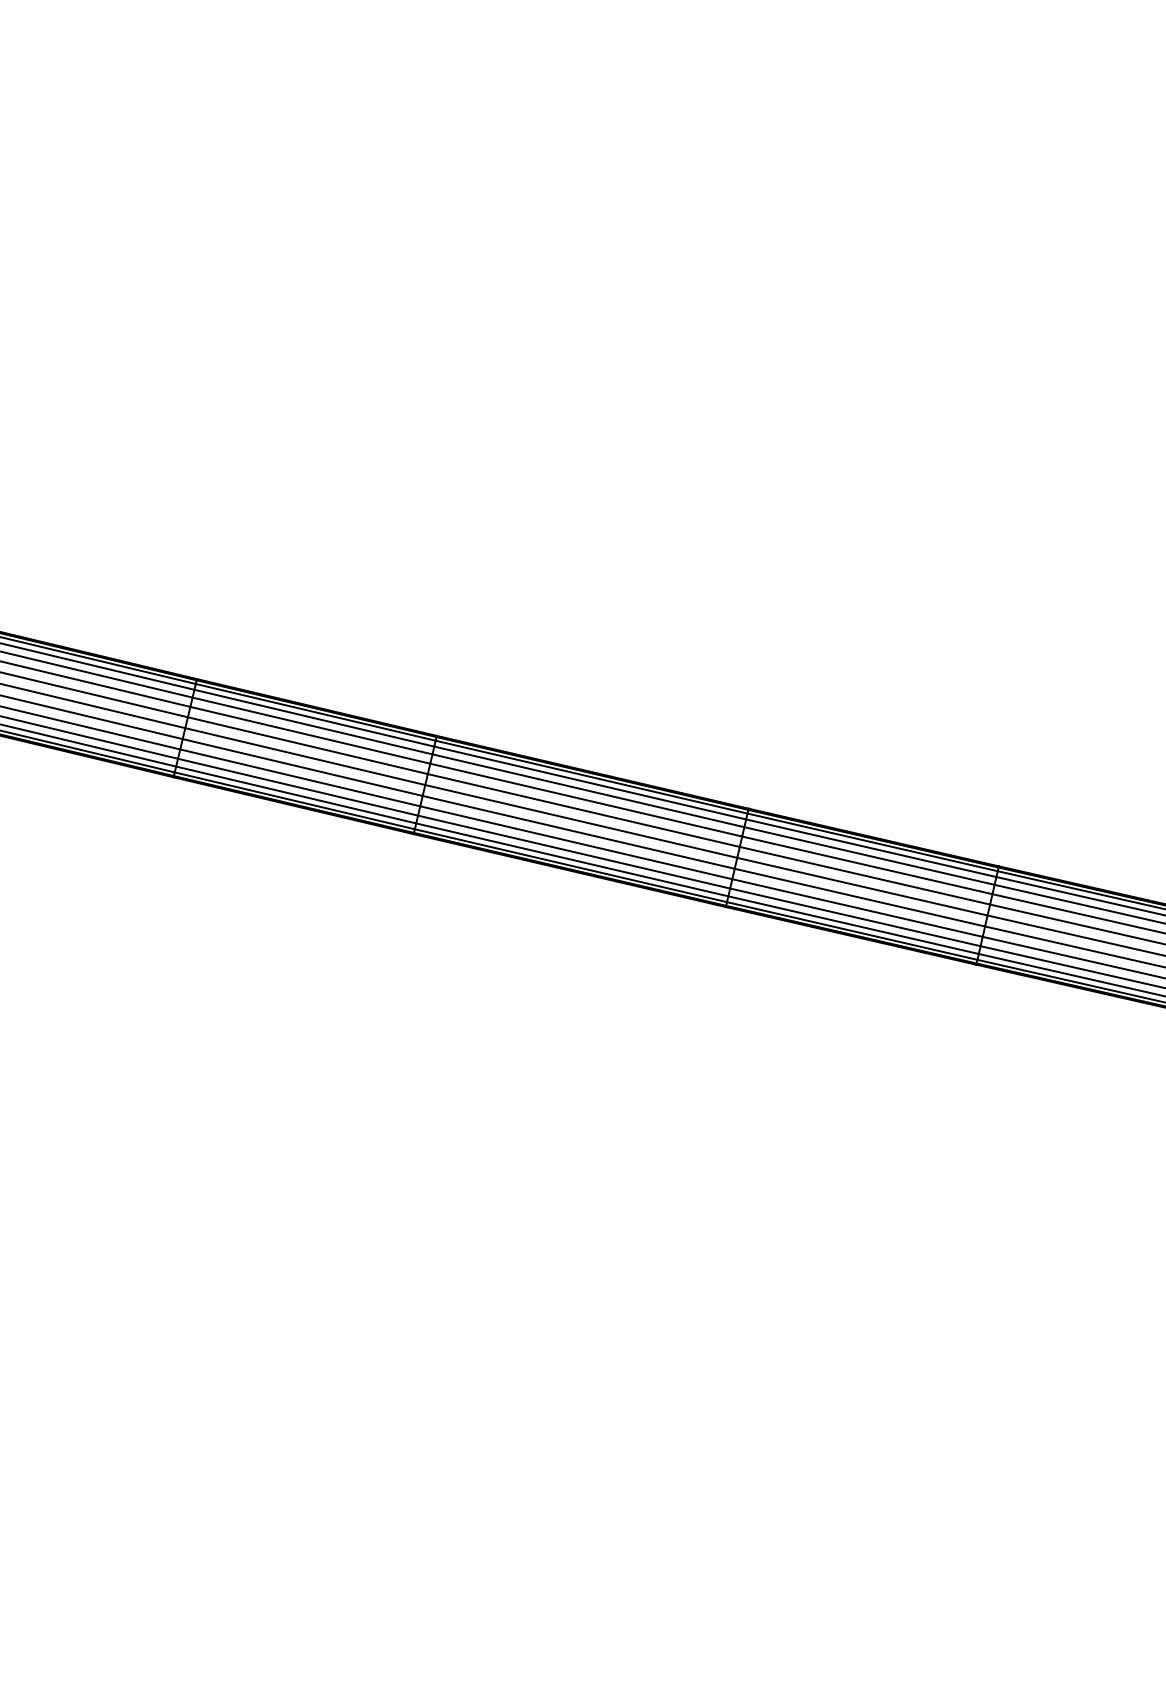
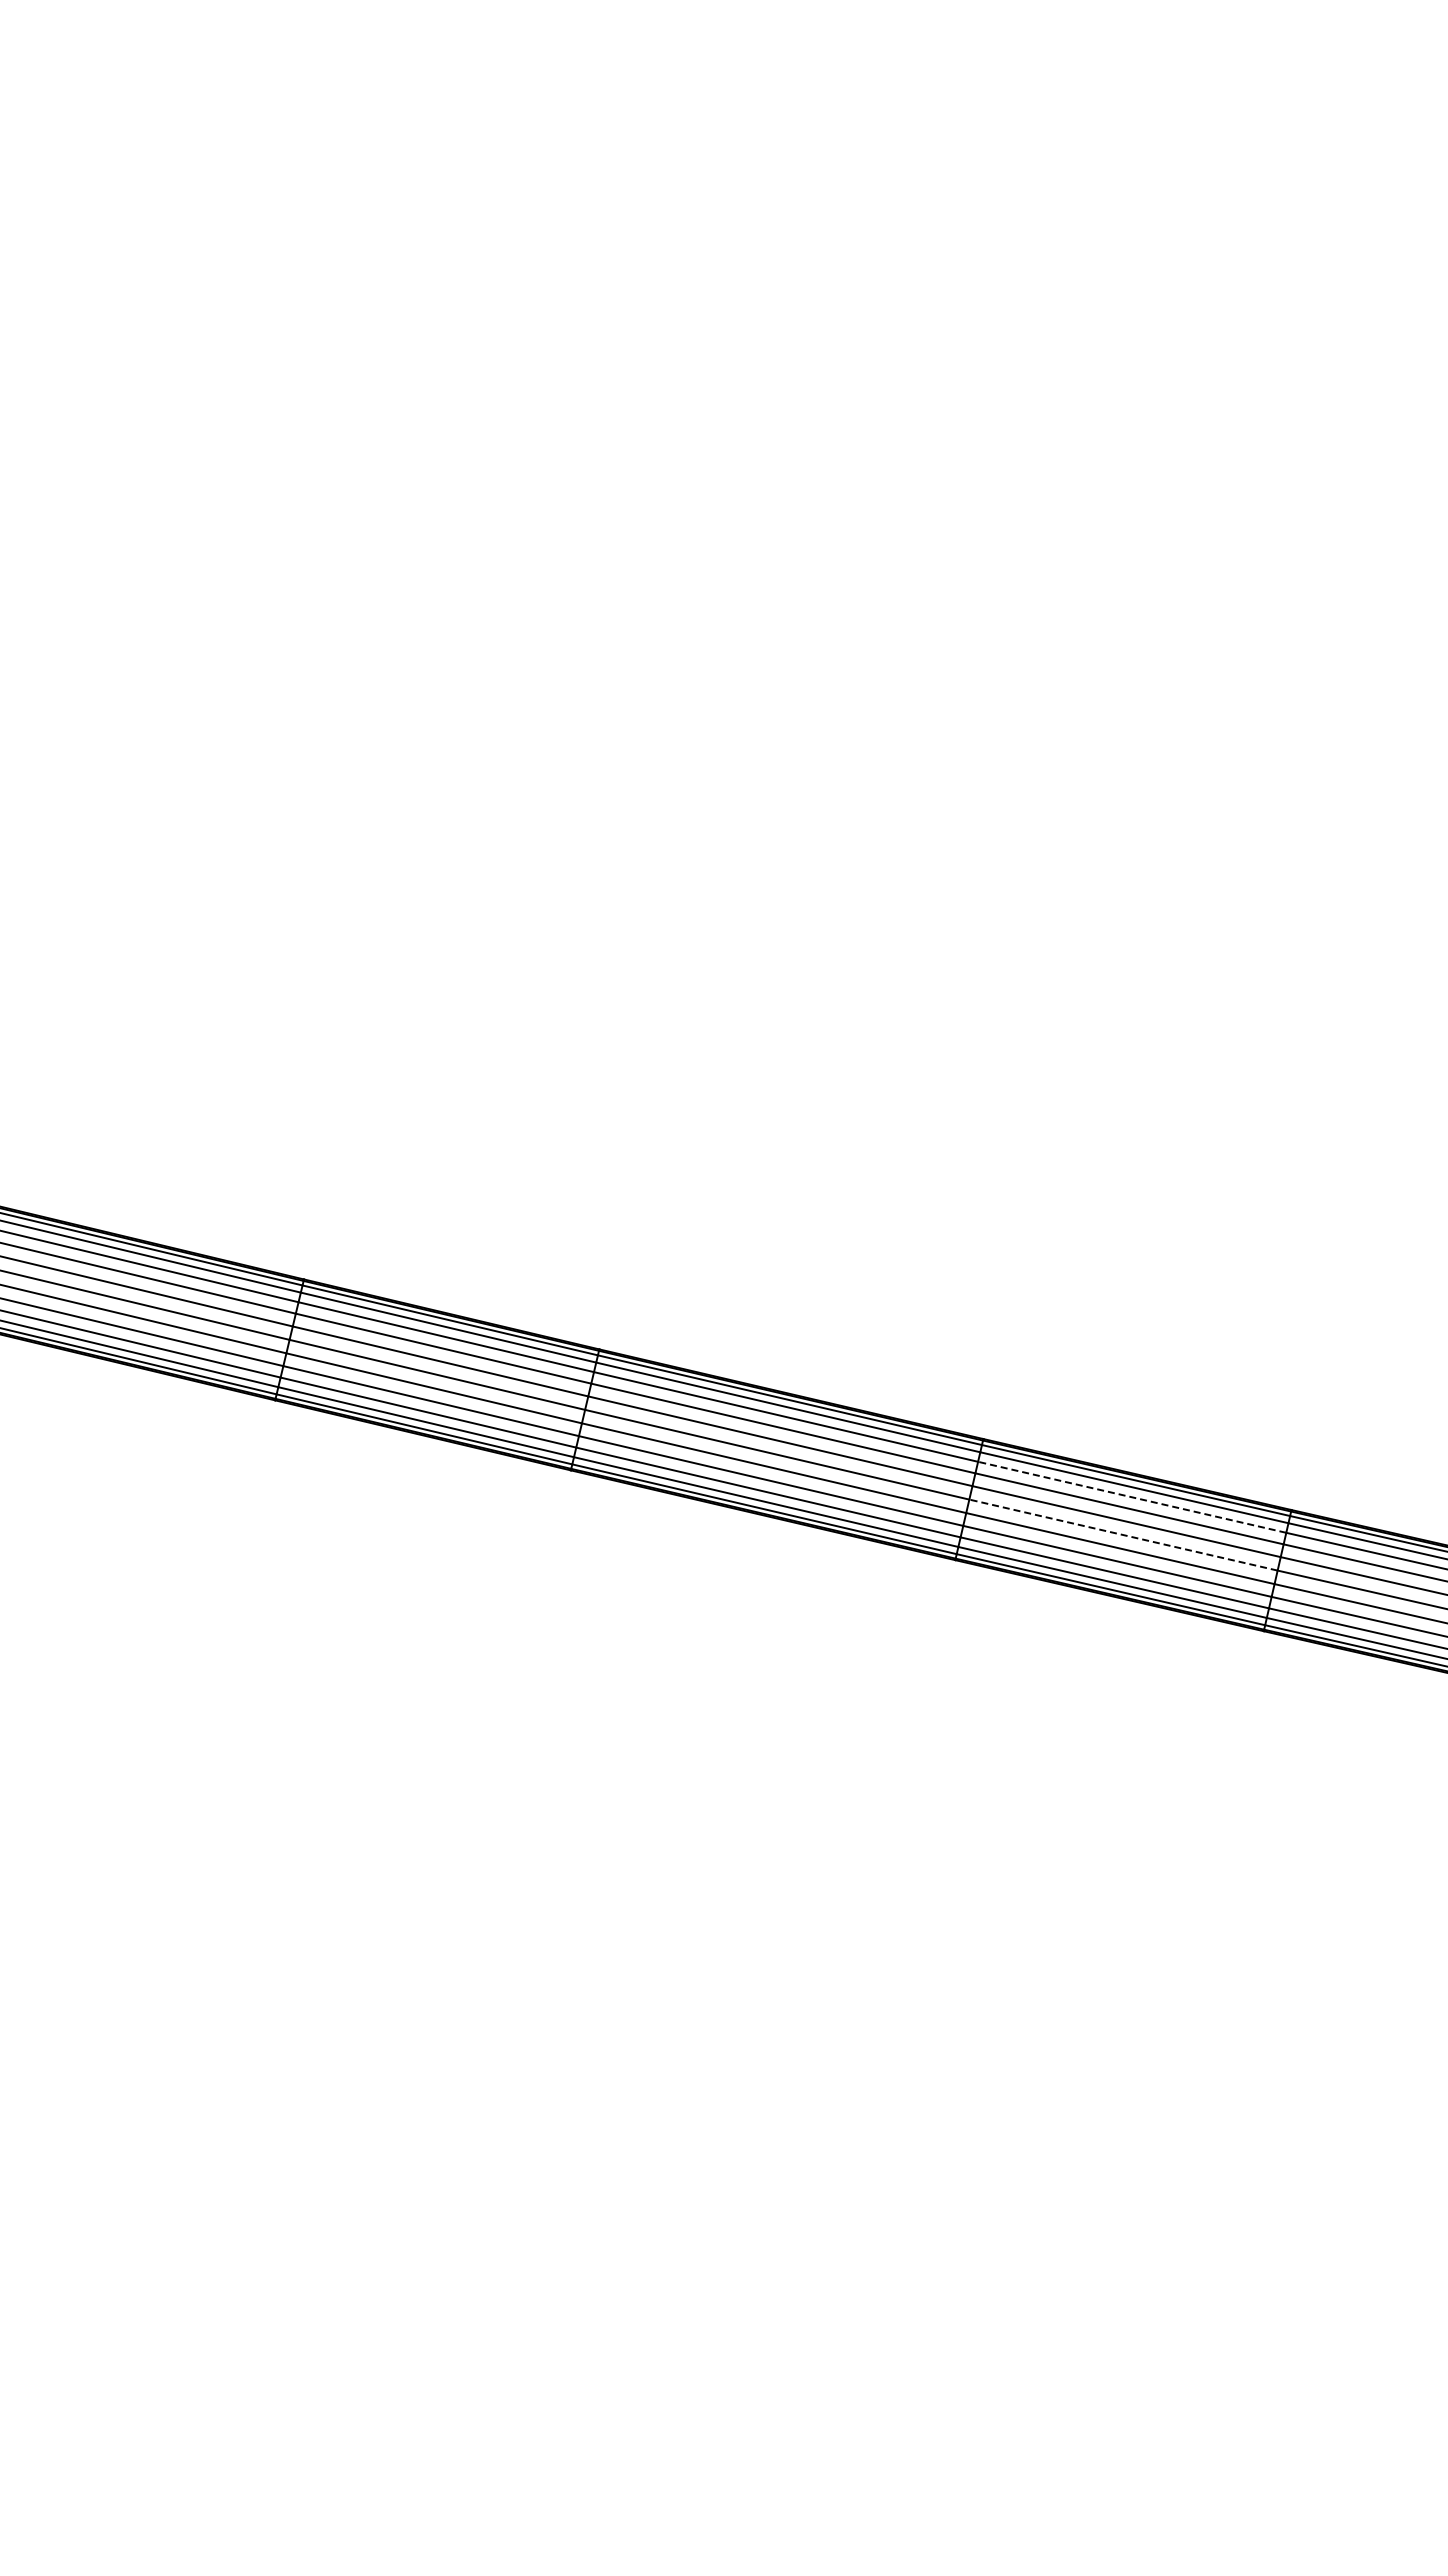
line: (868, 856) -> (1131, 1497), solid -> dashed
line: (862, 886) -> (1123, 1534), solid -> dashed

